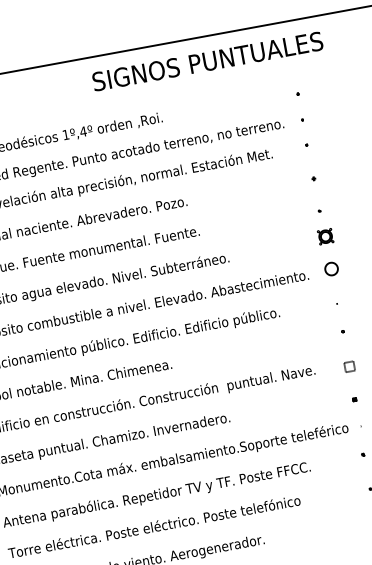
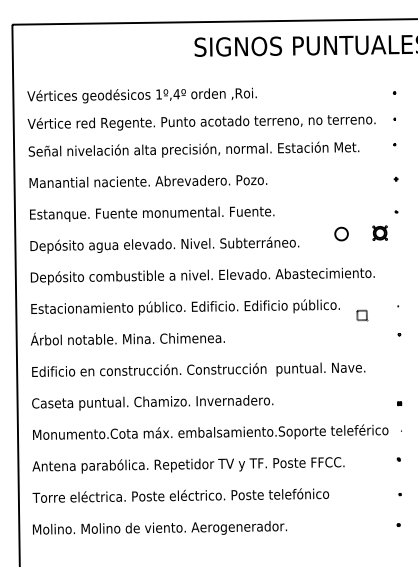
part: (324, 236) -> (379, 232), moved
part: (331, 268) -> (341, 233), moved
part: (350, 366) -> (362, 315), moved

